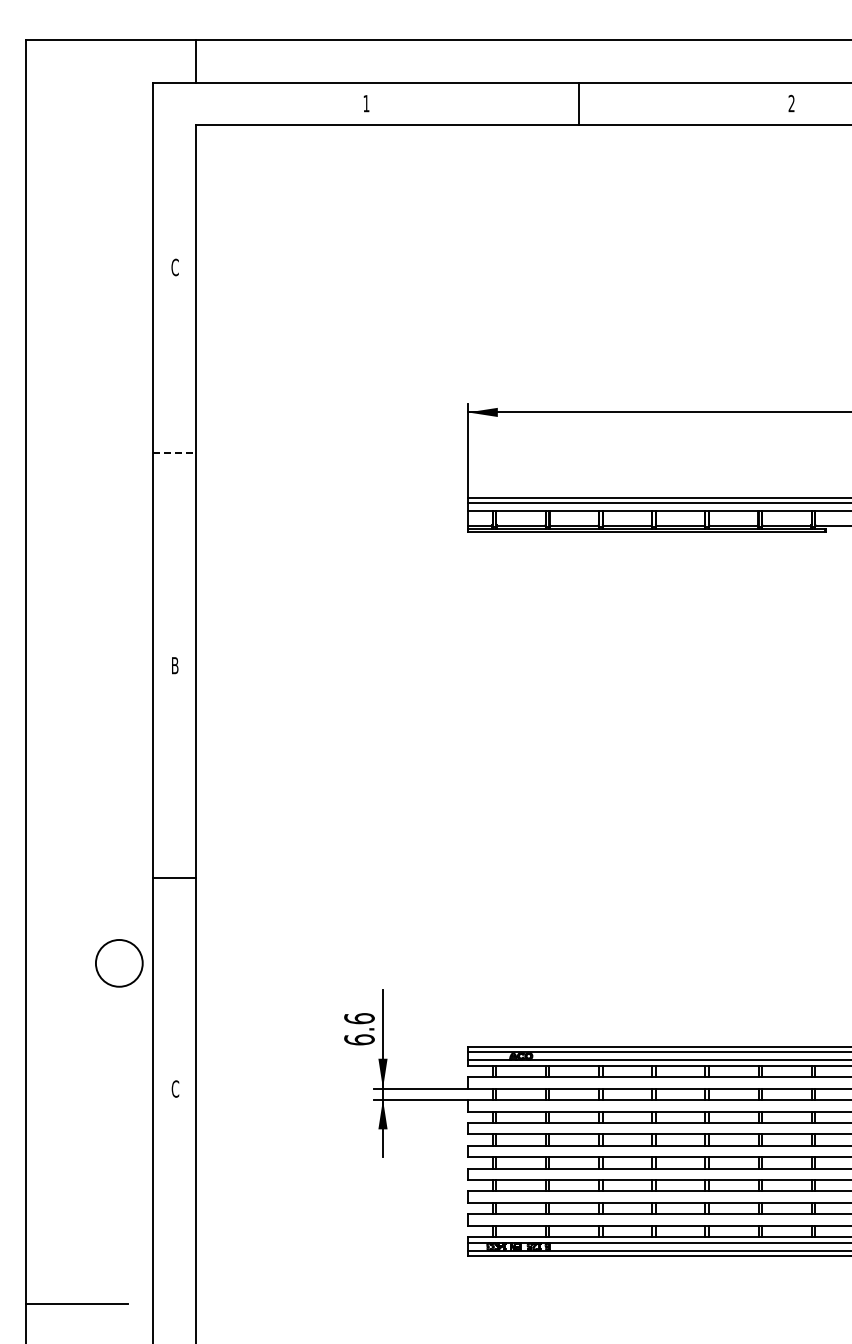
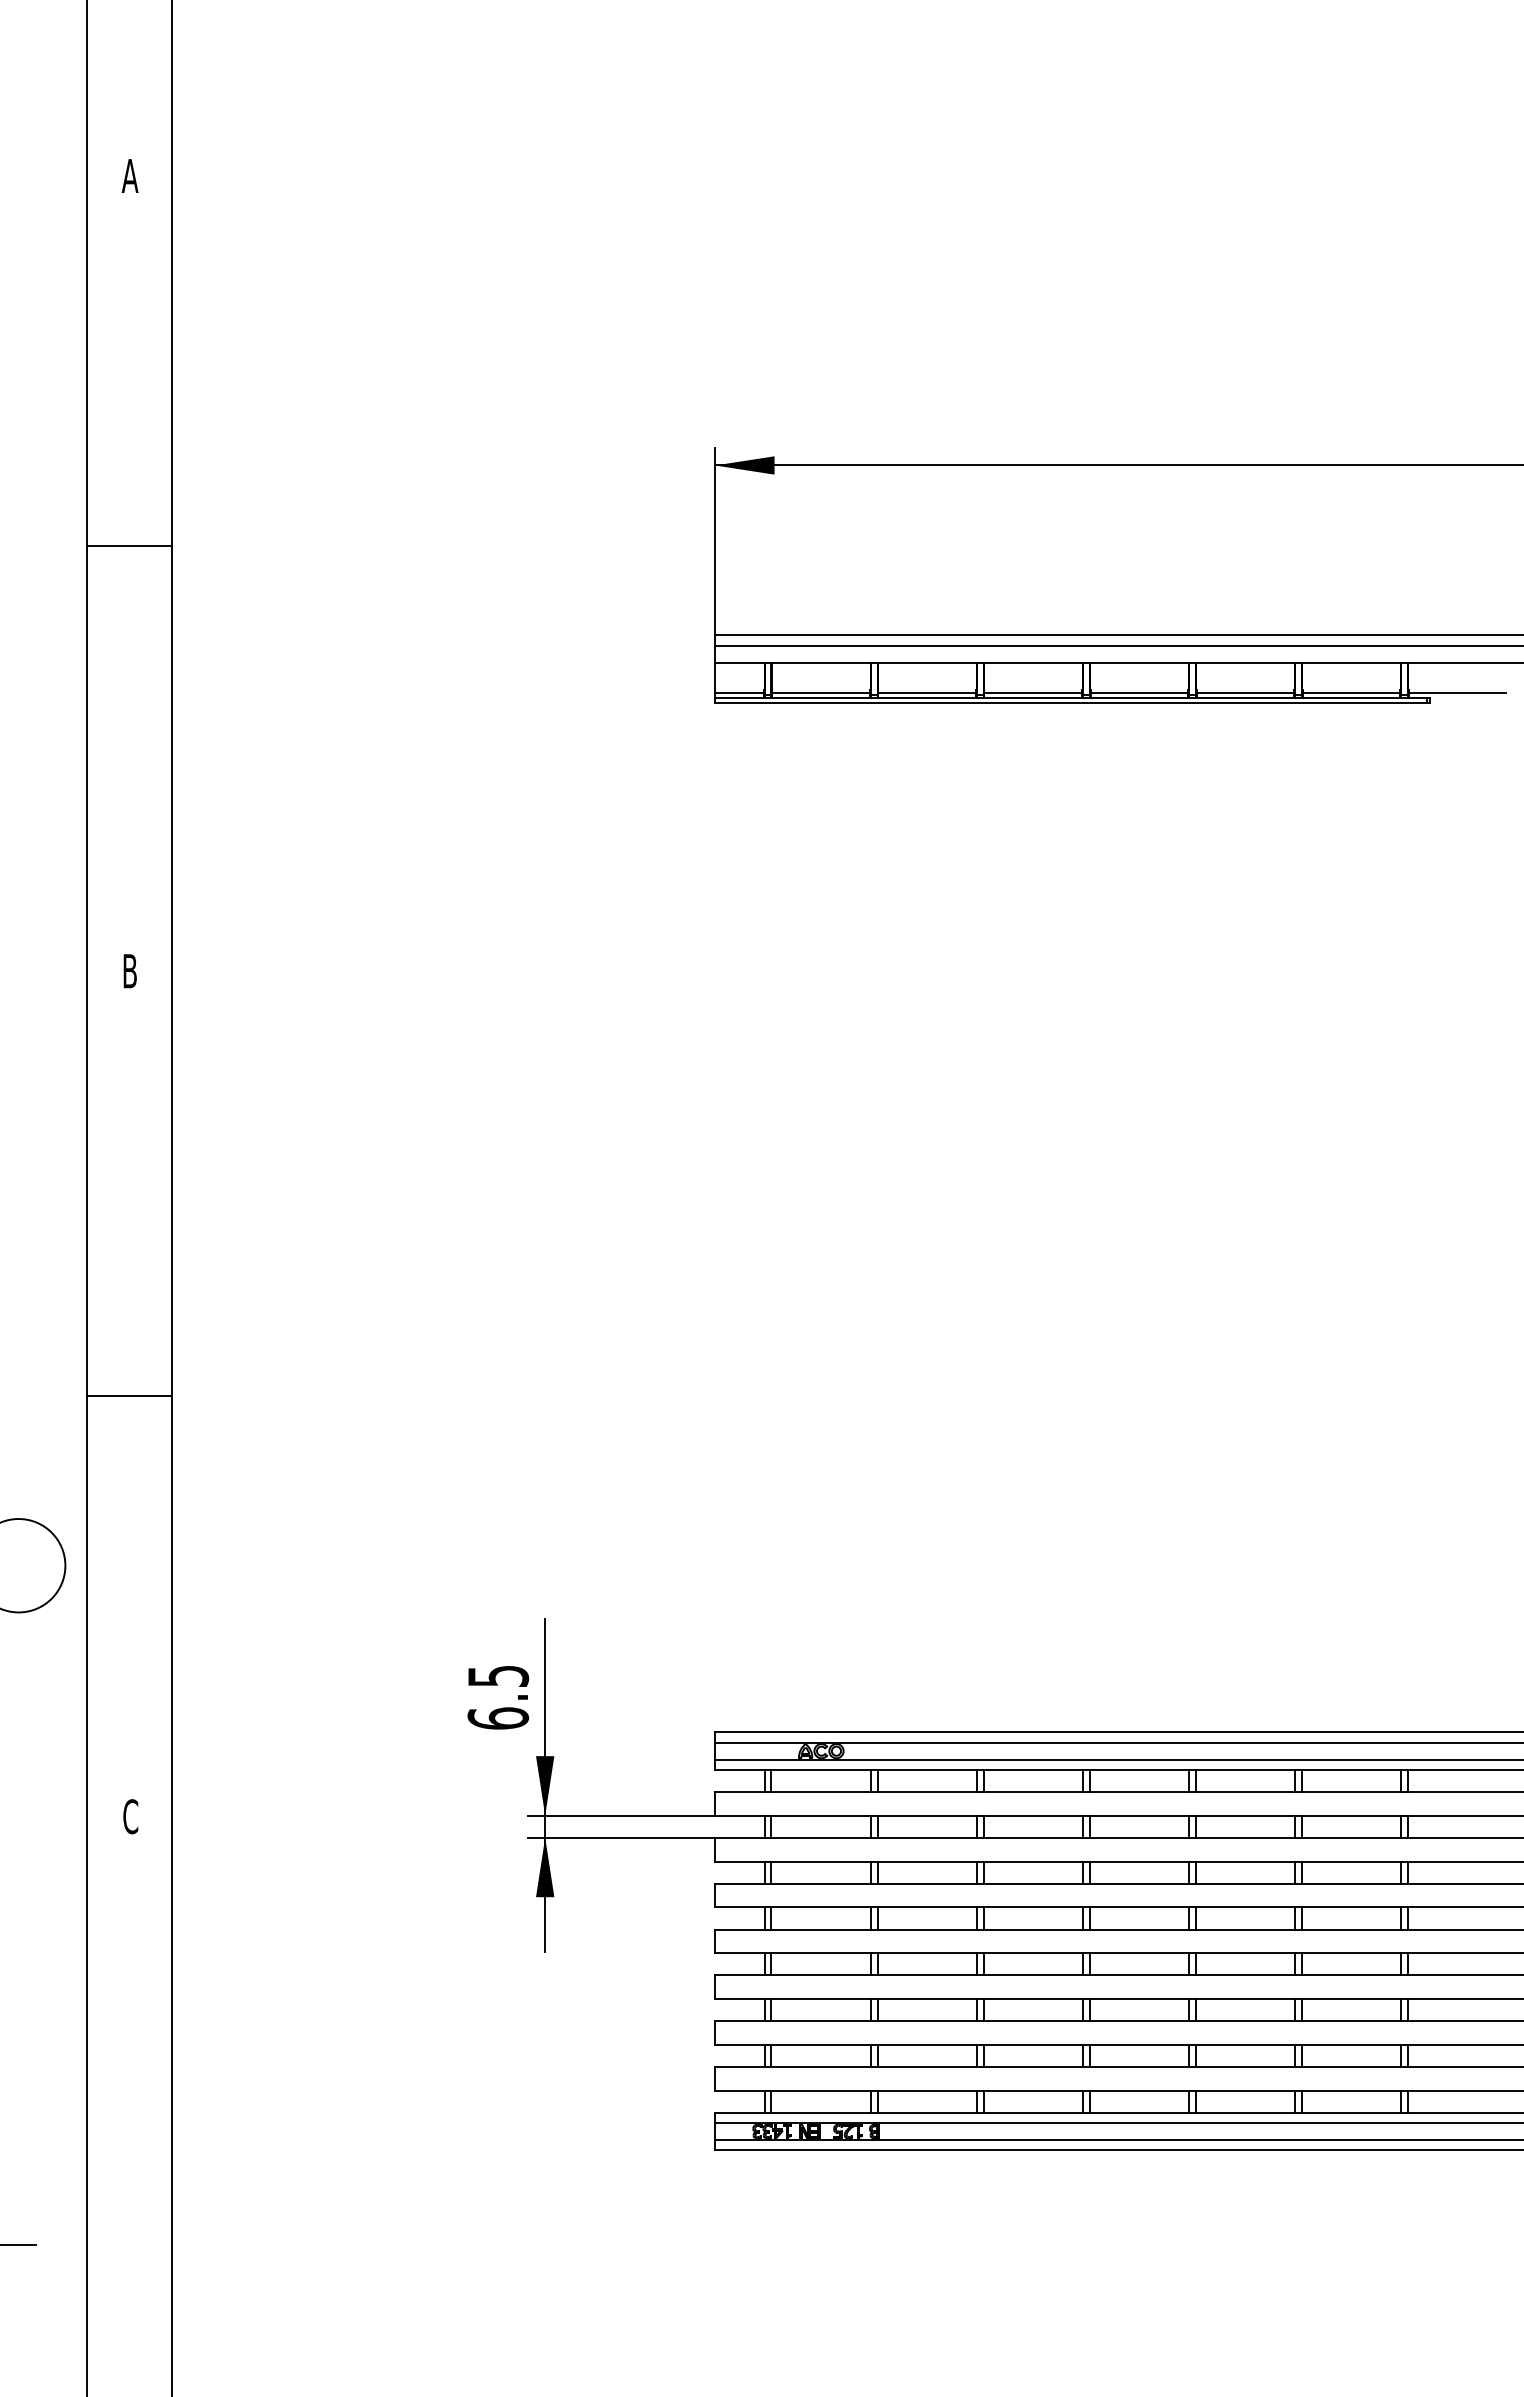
text: (175, 267) -> (130, 176), C -> A
line: (175, 452) -> (130, 545), dashed -> solid
text: (359, 1018) -> (498, 1675), 6.6 -> 6.5

